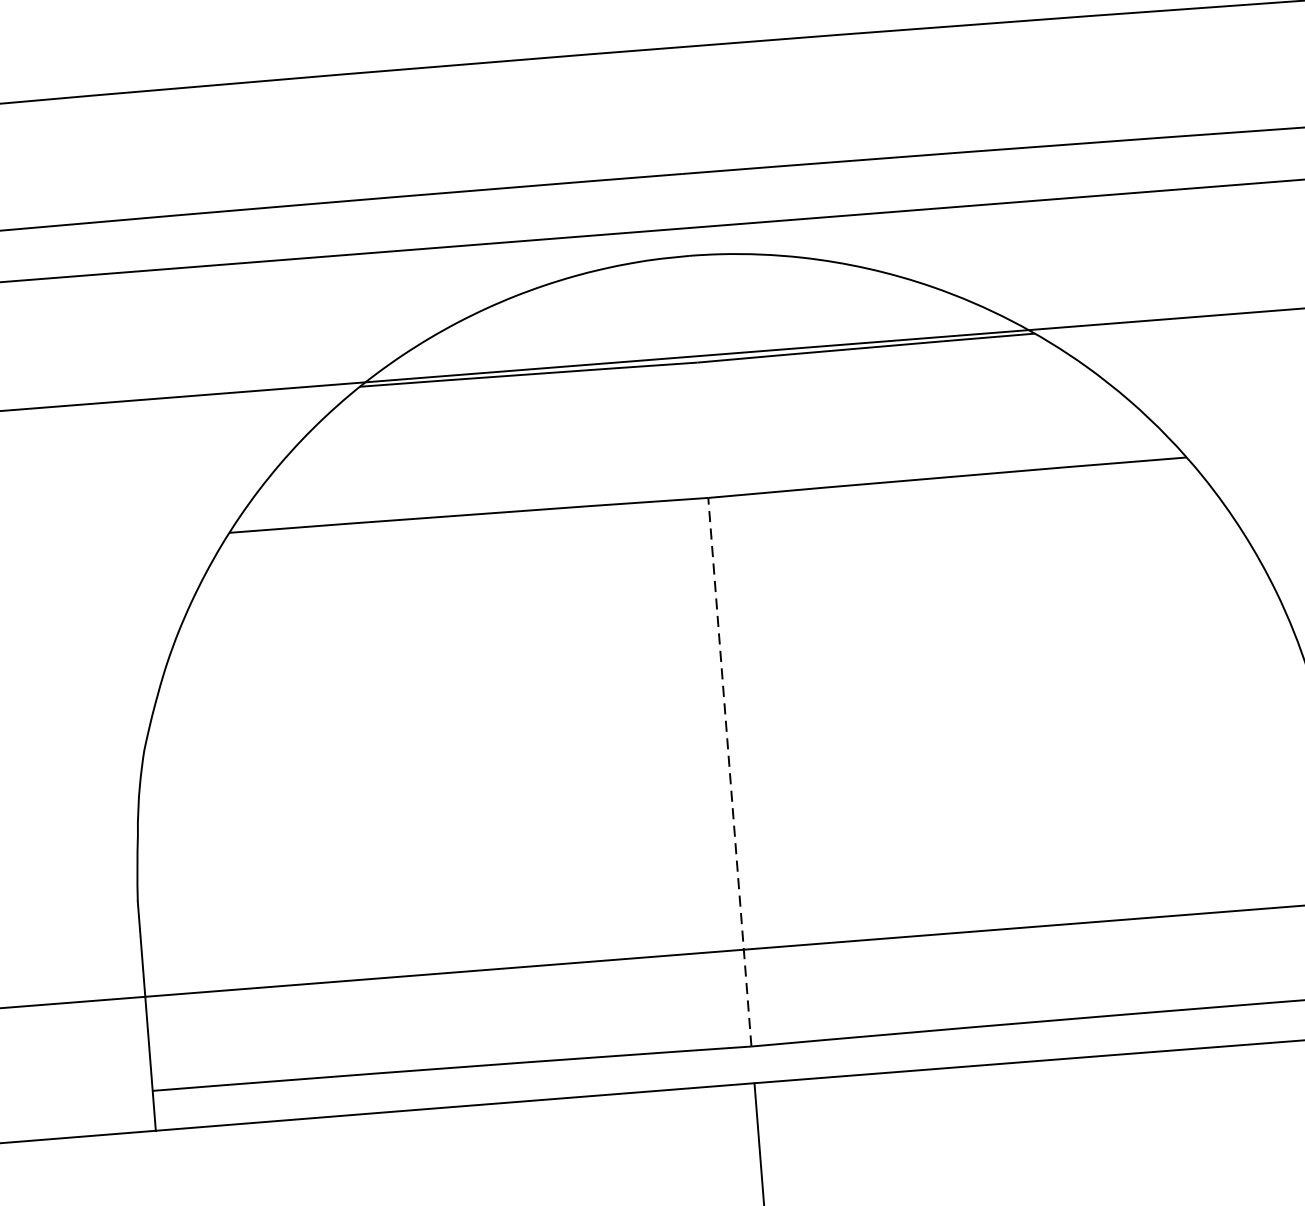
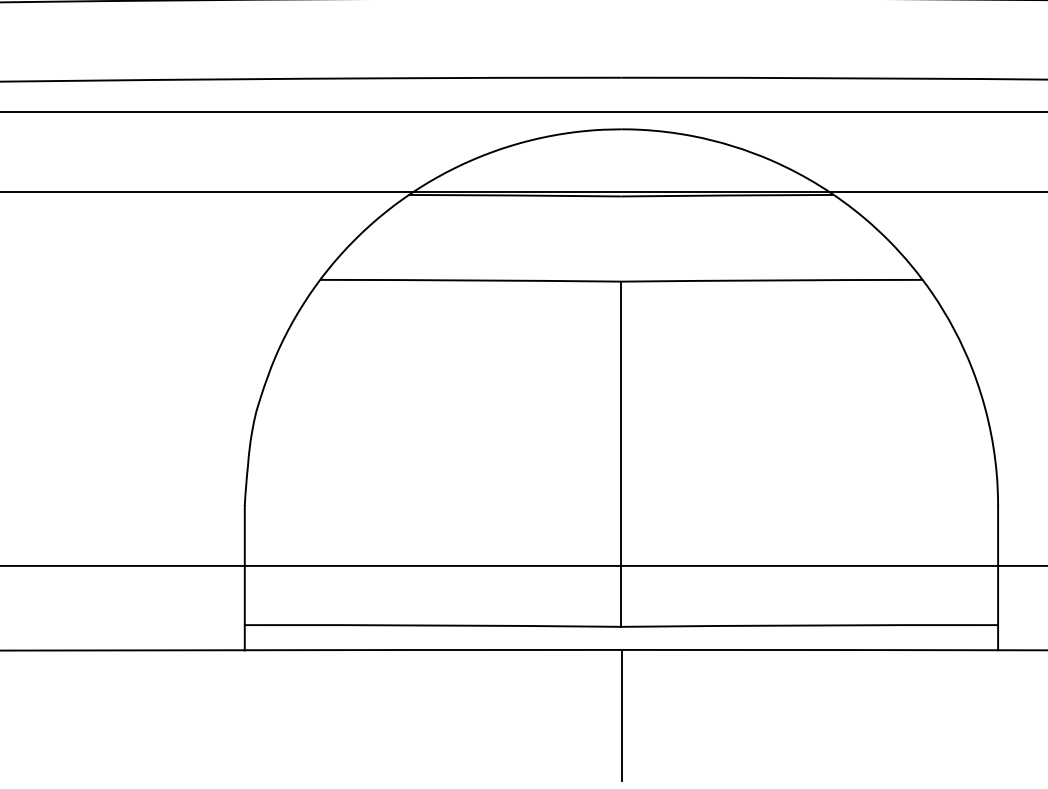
line: (729, 772) -> (621, 454), dashed -> solid

